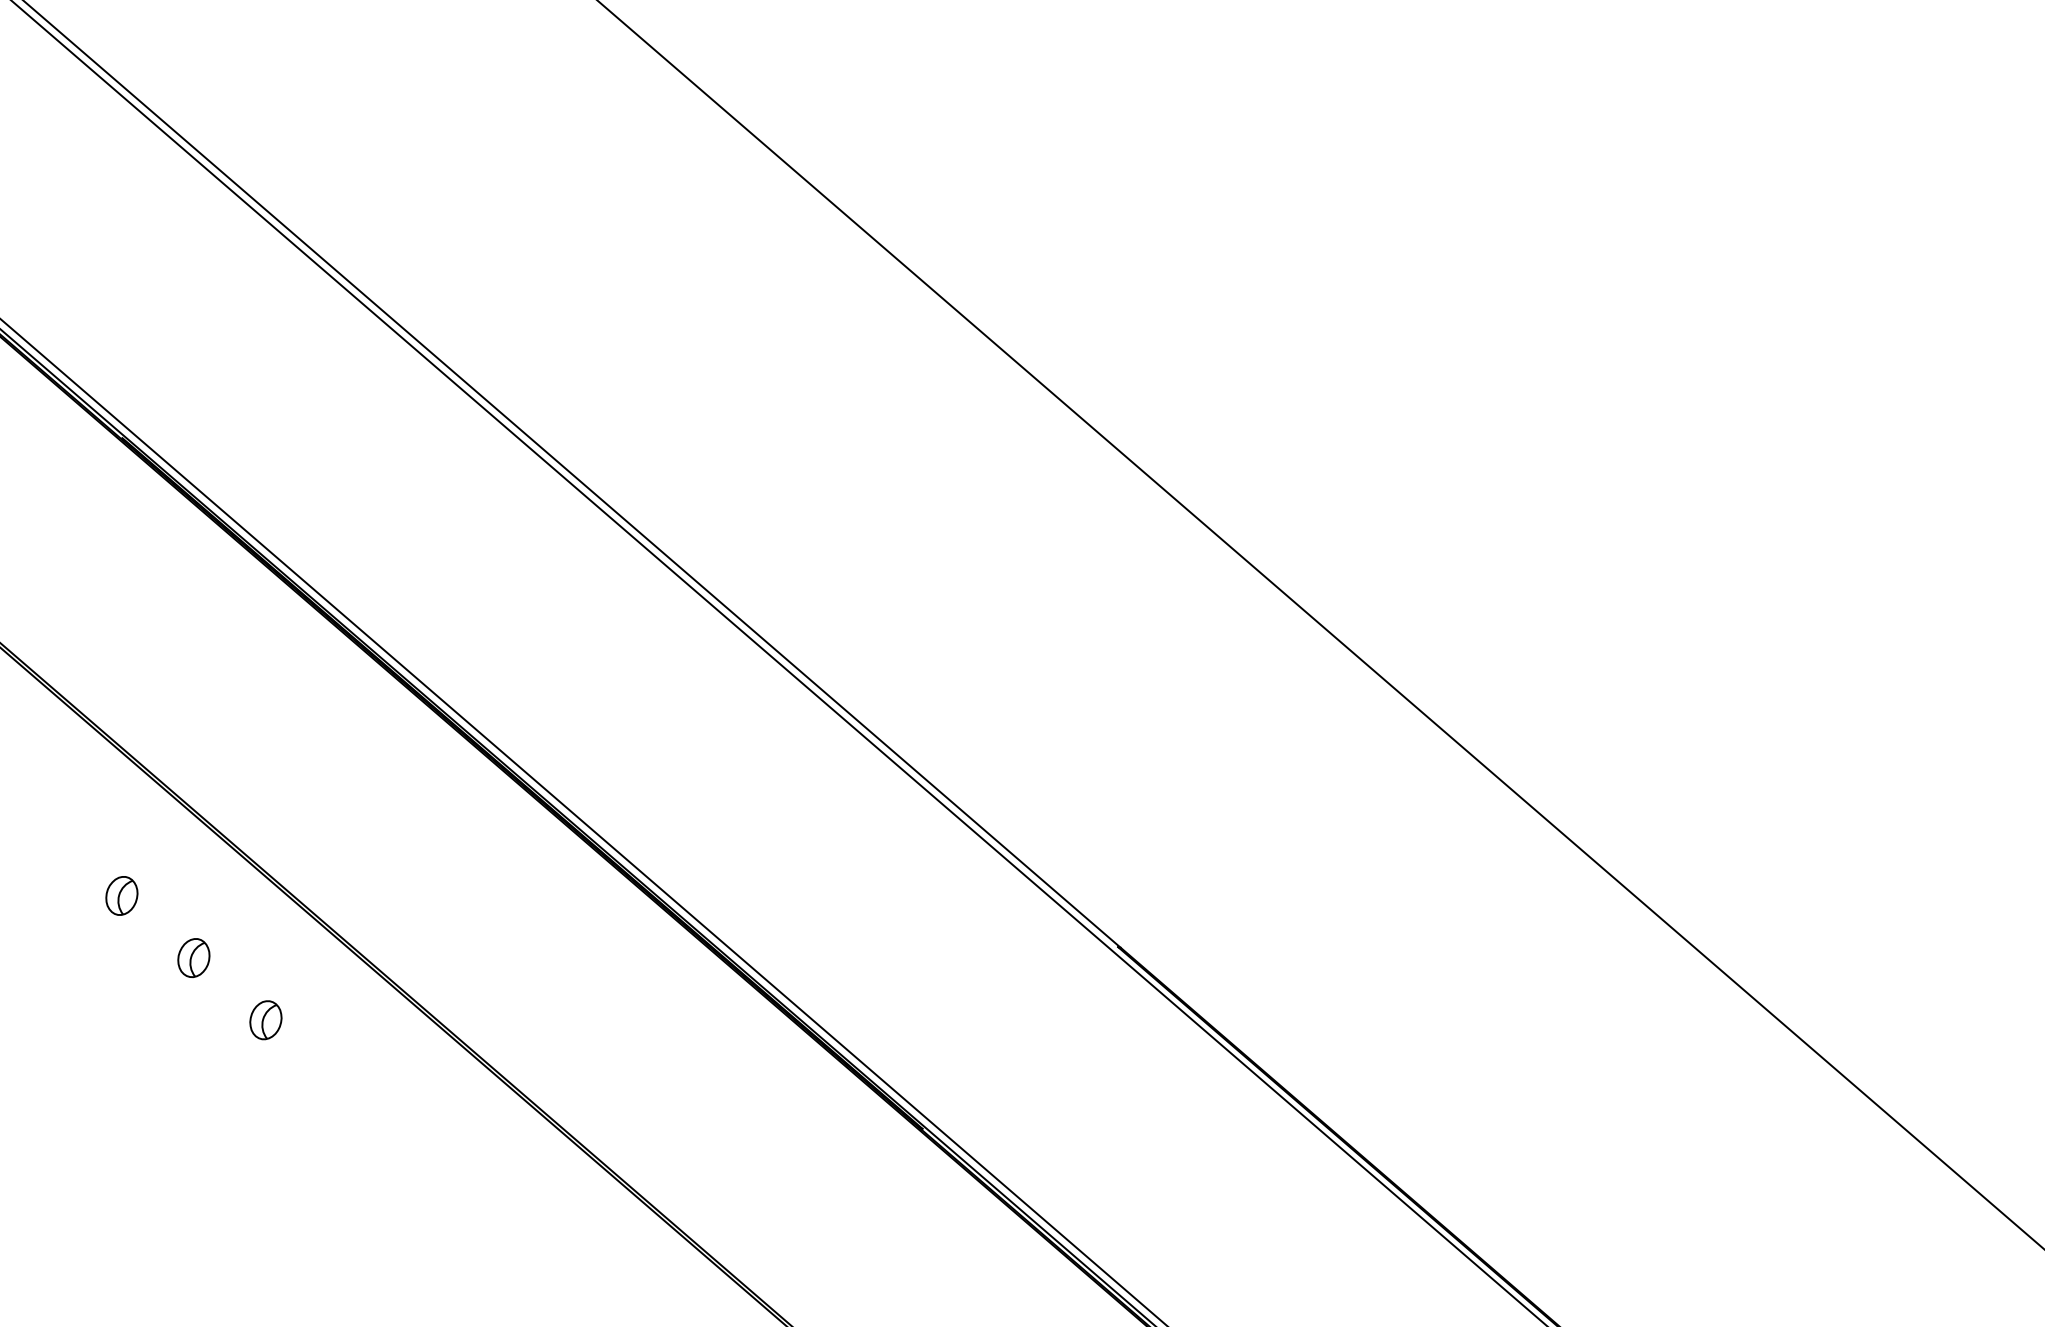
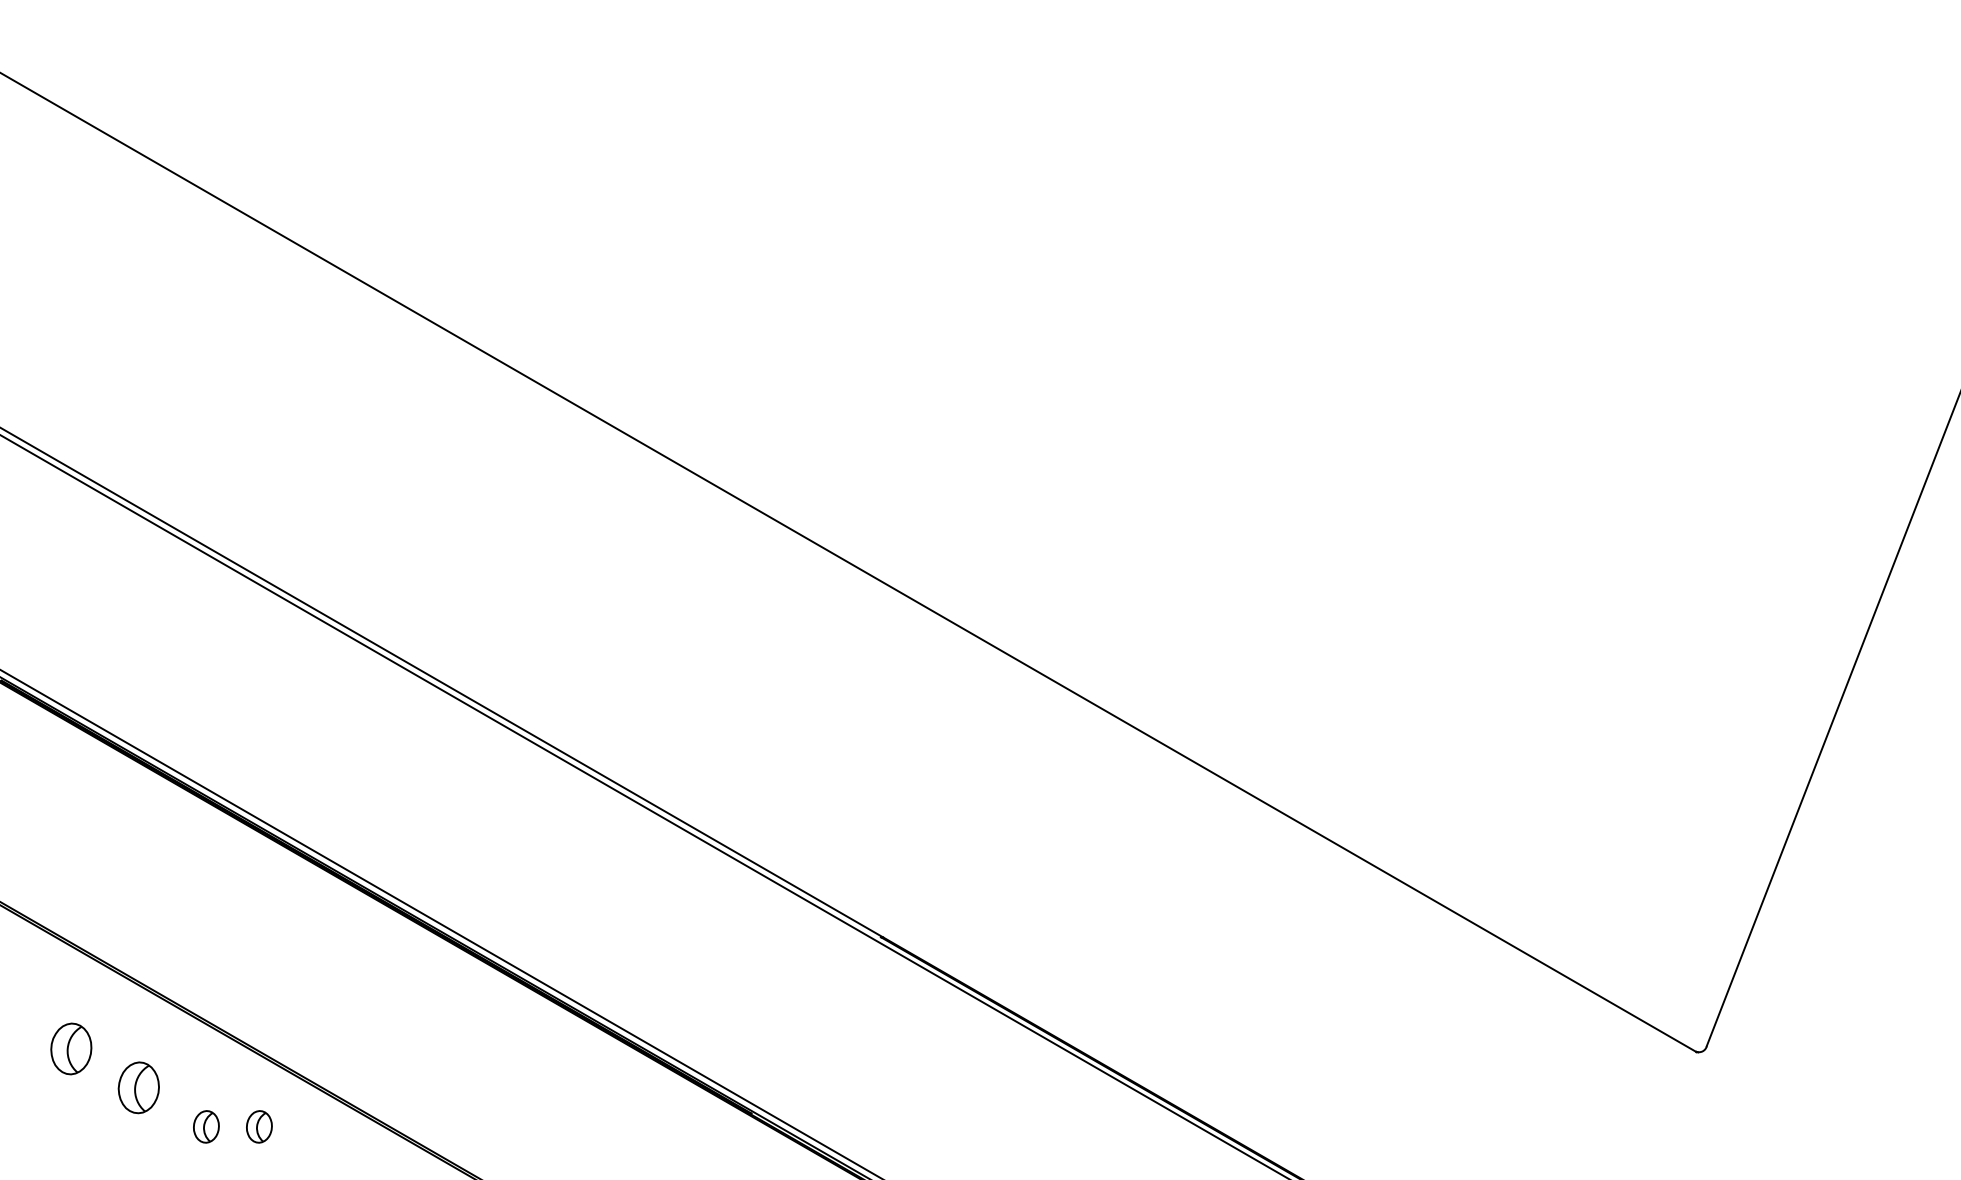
part: (122, 895) -> (71, 1048), size x1.6
part: (193, 957) -> (138, 1087), size x1.6
part: (329, 1031) -> (259, 1126), added

